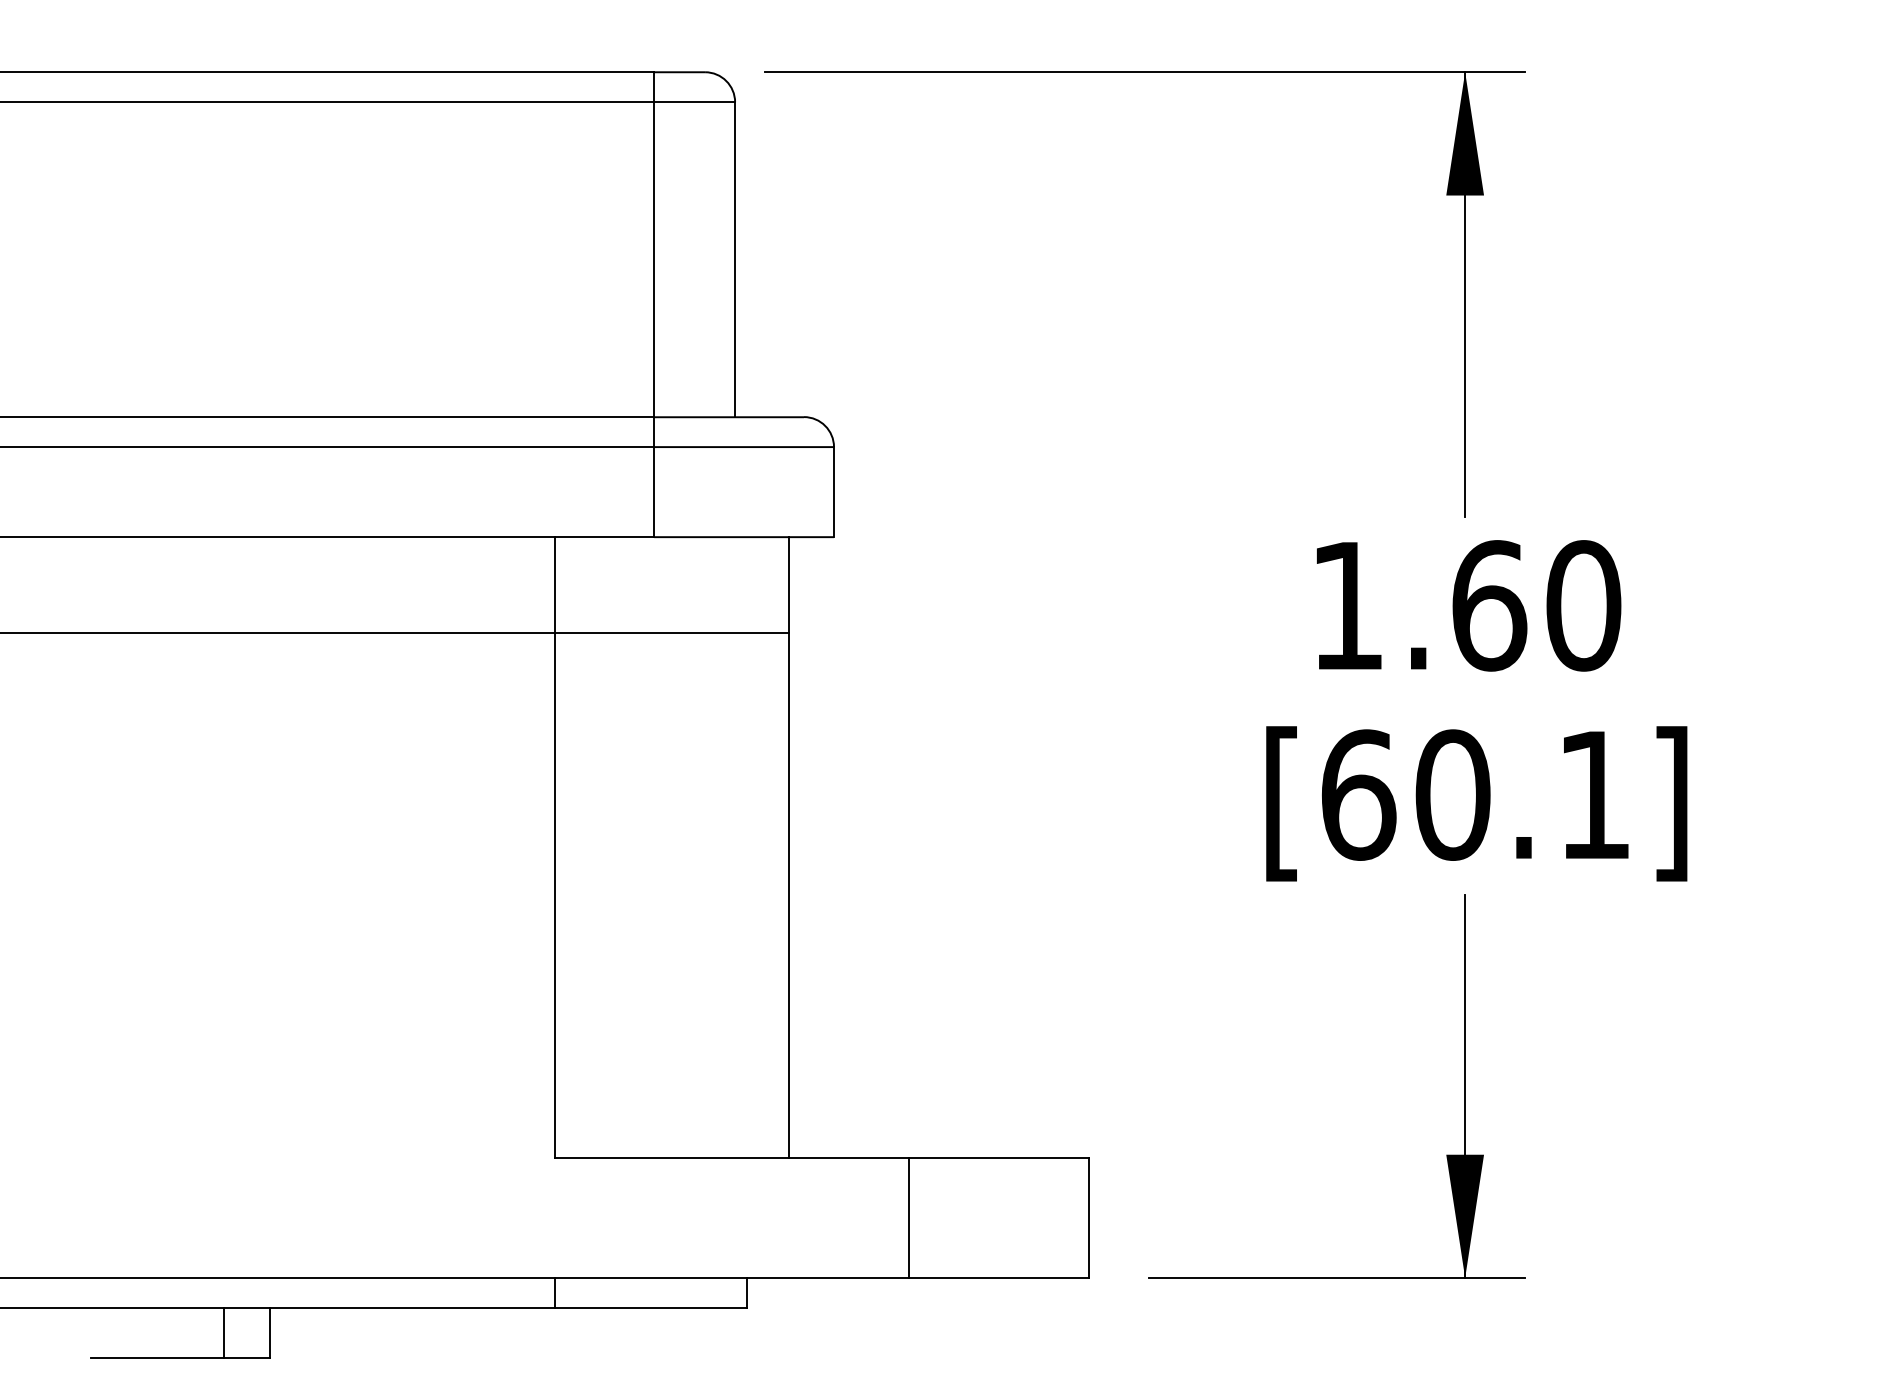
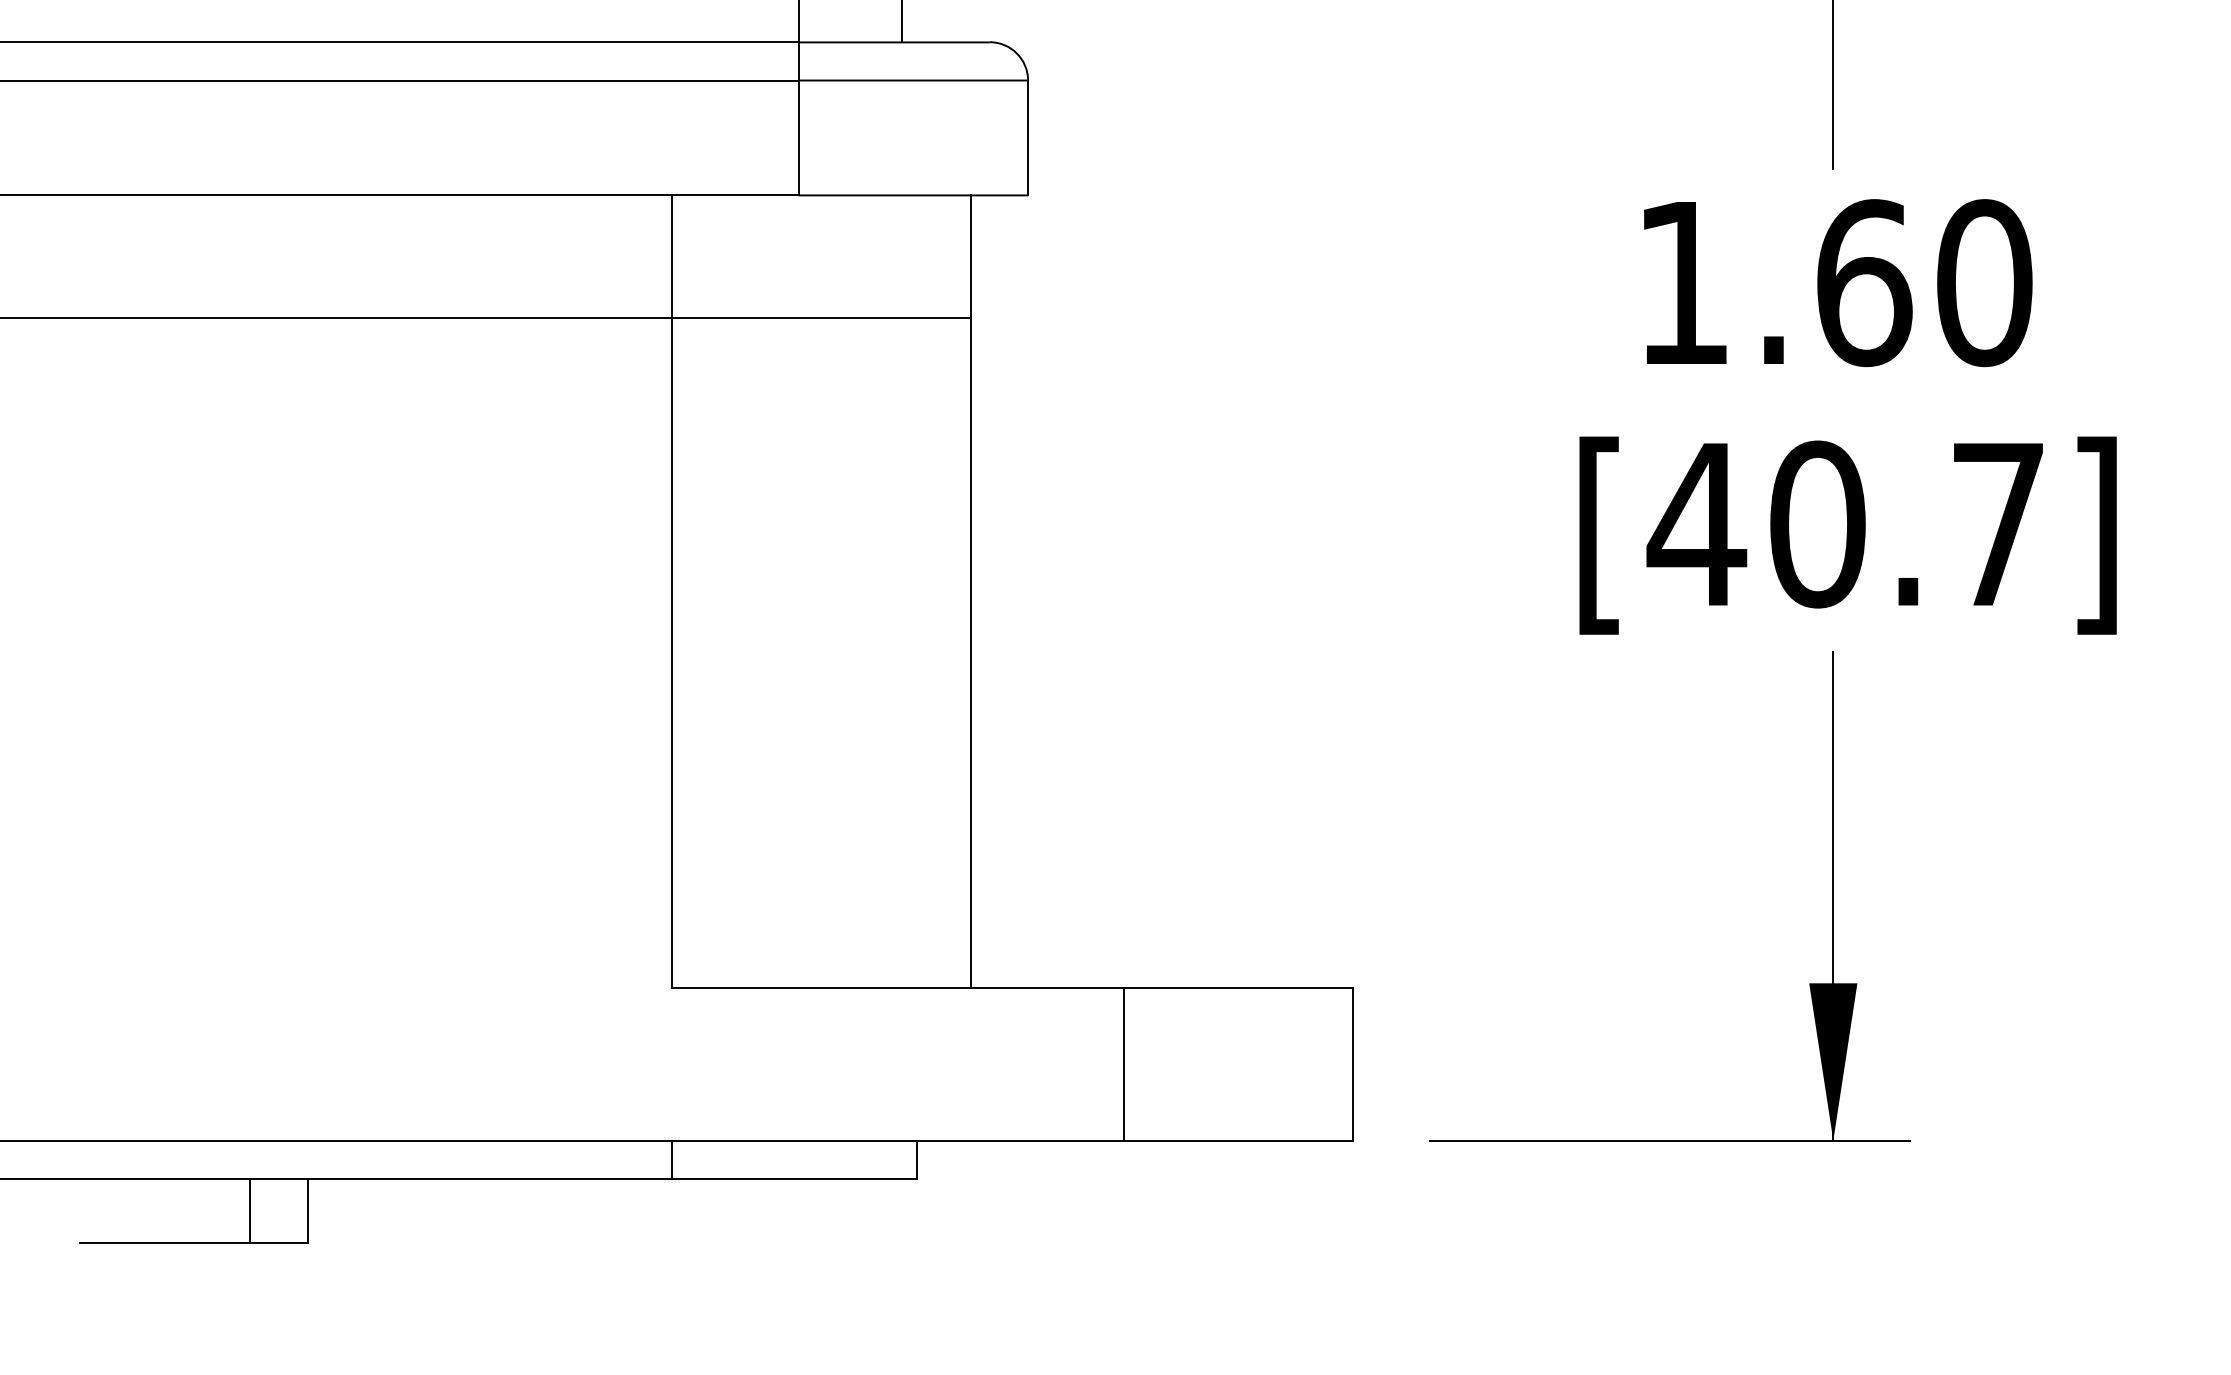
text: (1473, 794) -> (1843, 523), [60.1] -> [40.7]

